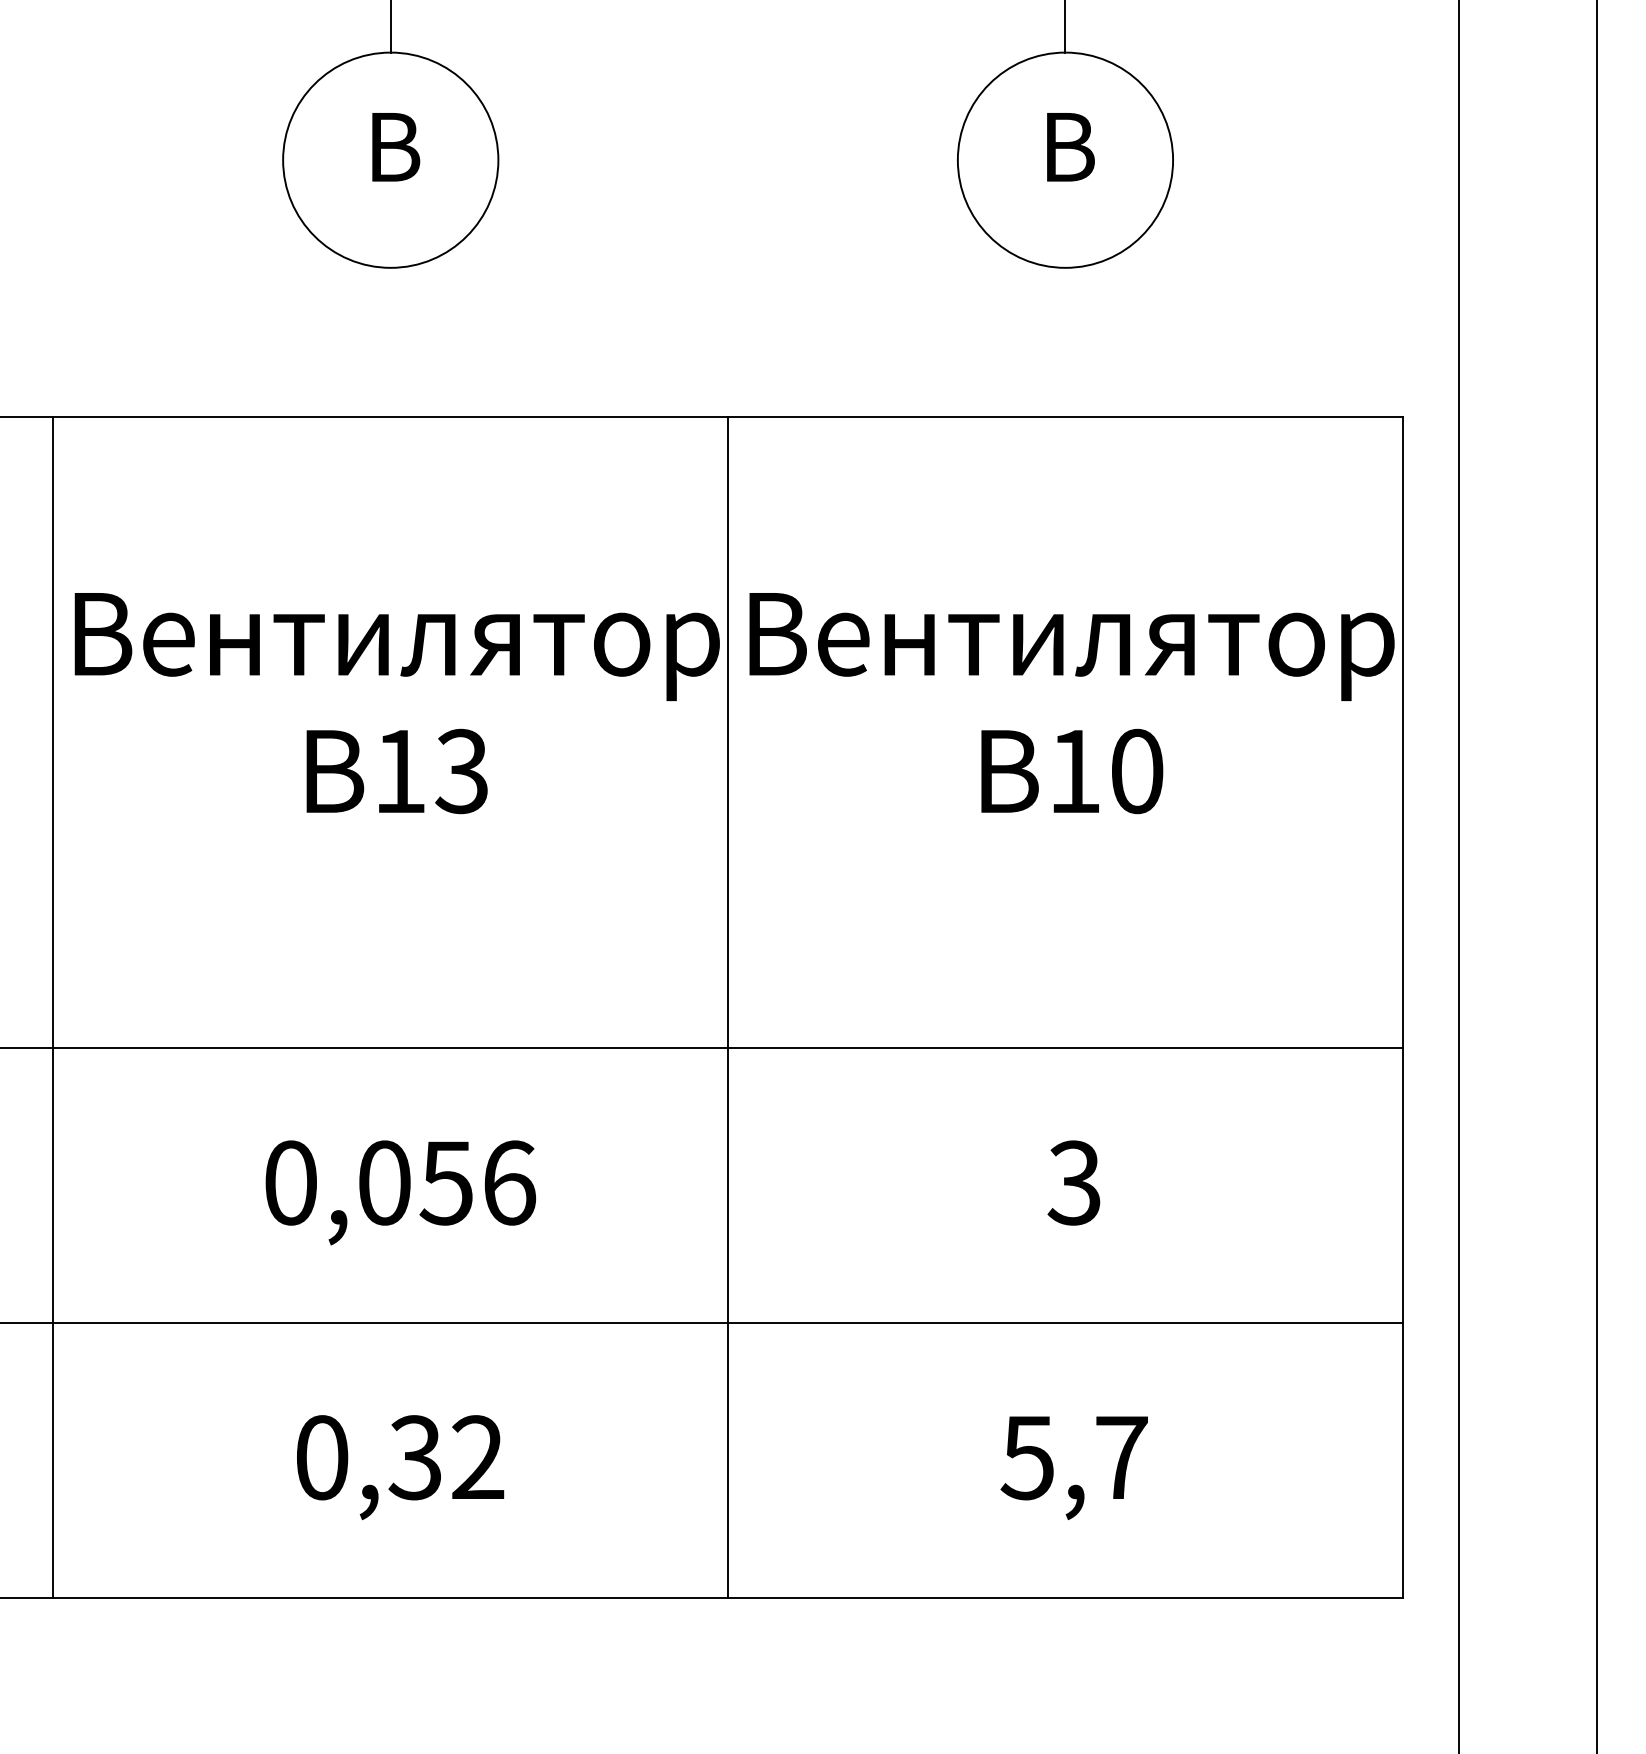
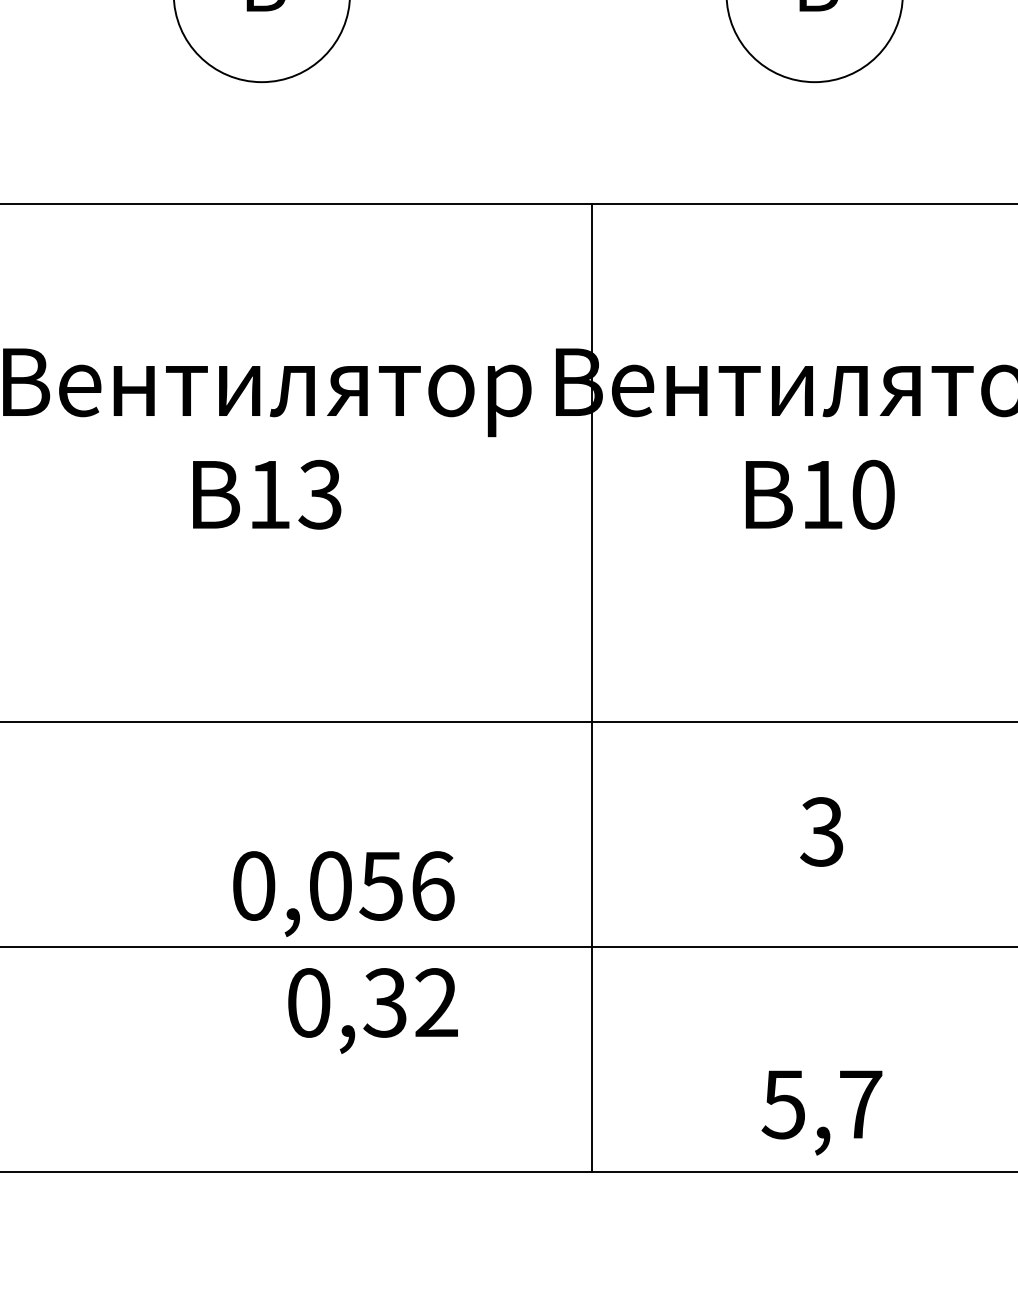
line: (728, 1006) -> (591, 687), moved
text: (400, 1192) -> (343, 893), moved
text: (400, 1467) -> (373, 1010), moved
text: (1073, 1468) -> (821, 1113), moved

